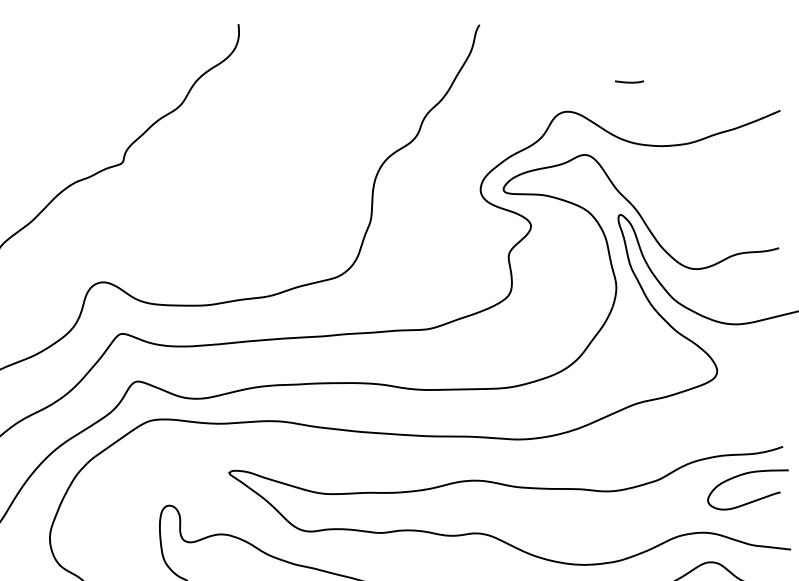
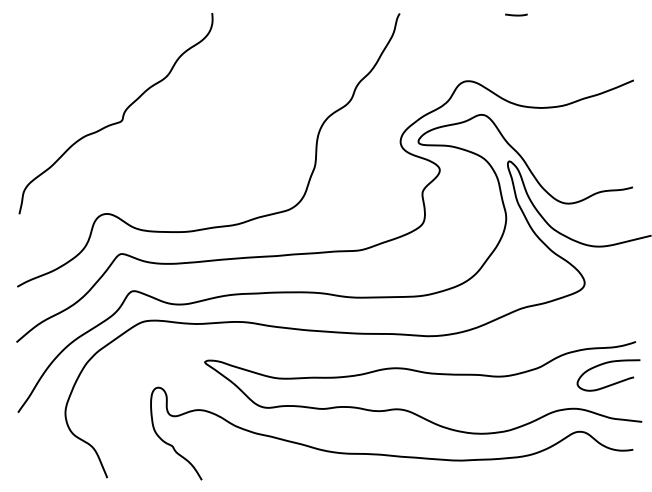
line: (629, 81) -> (516, 14), moved

